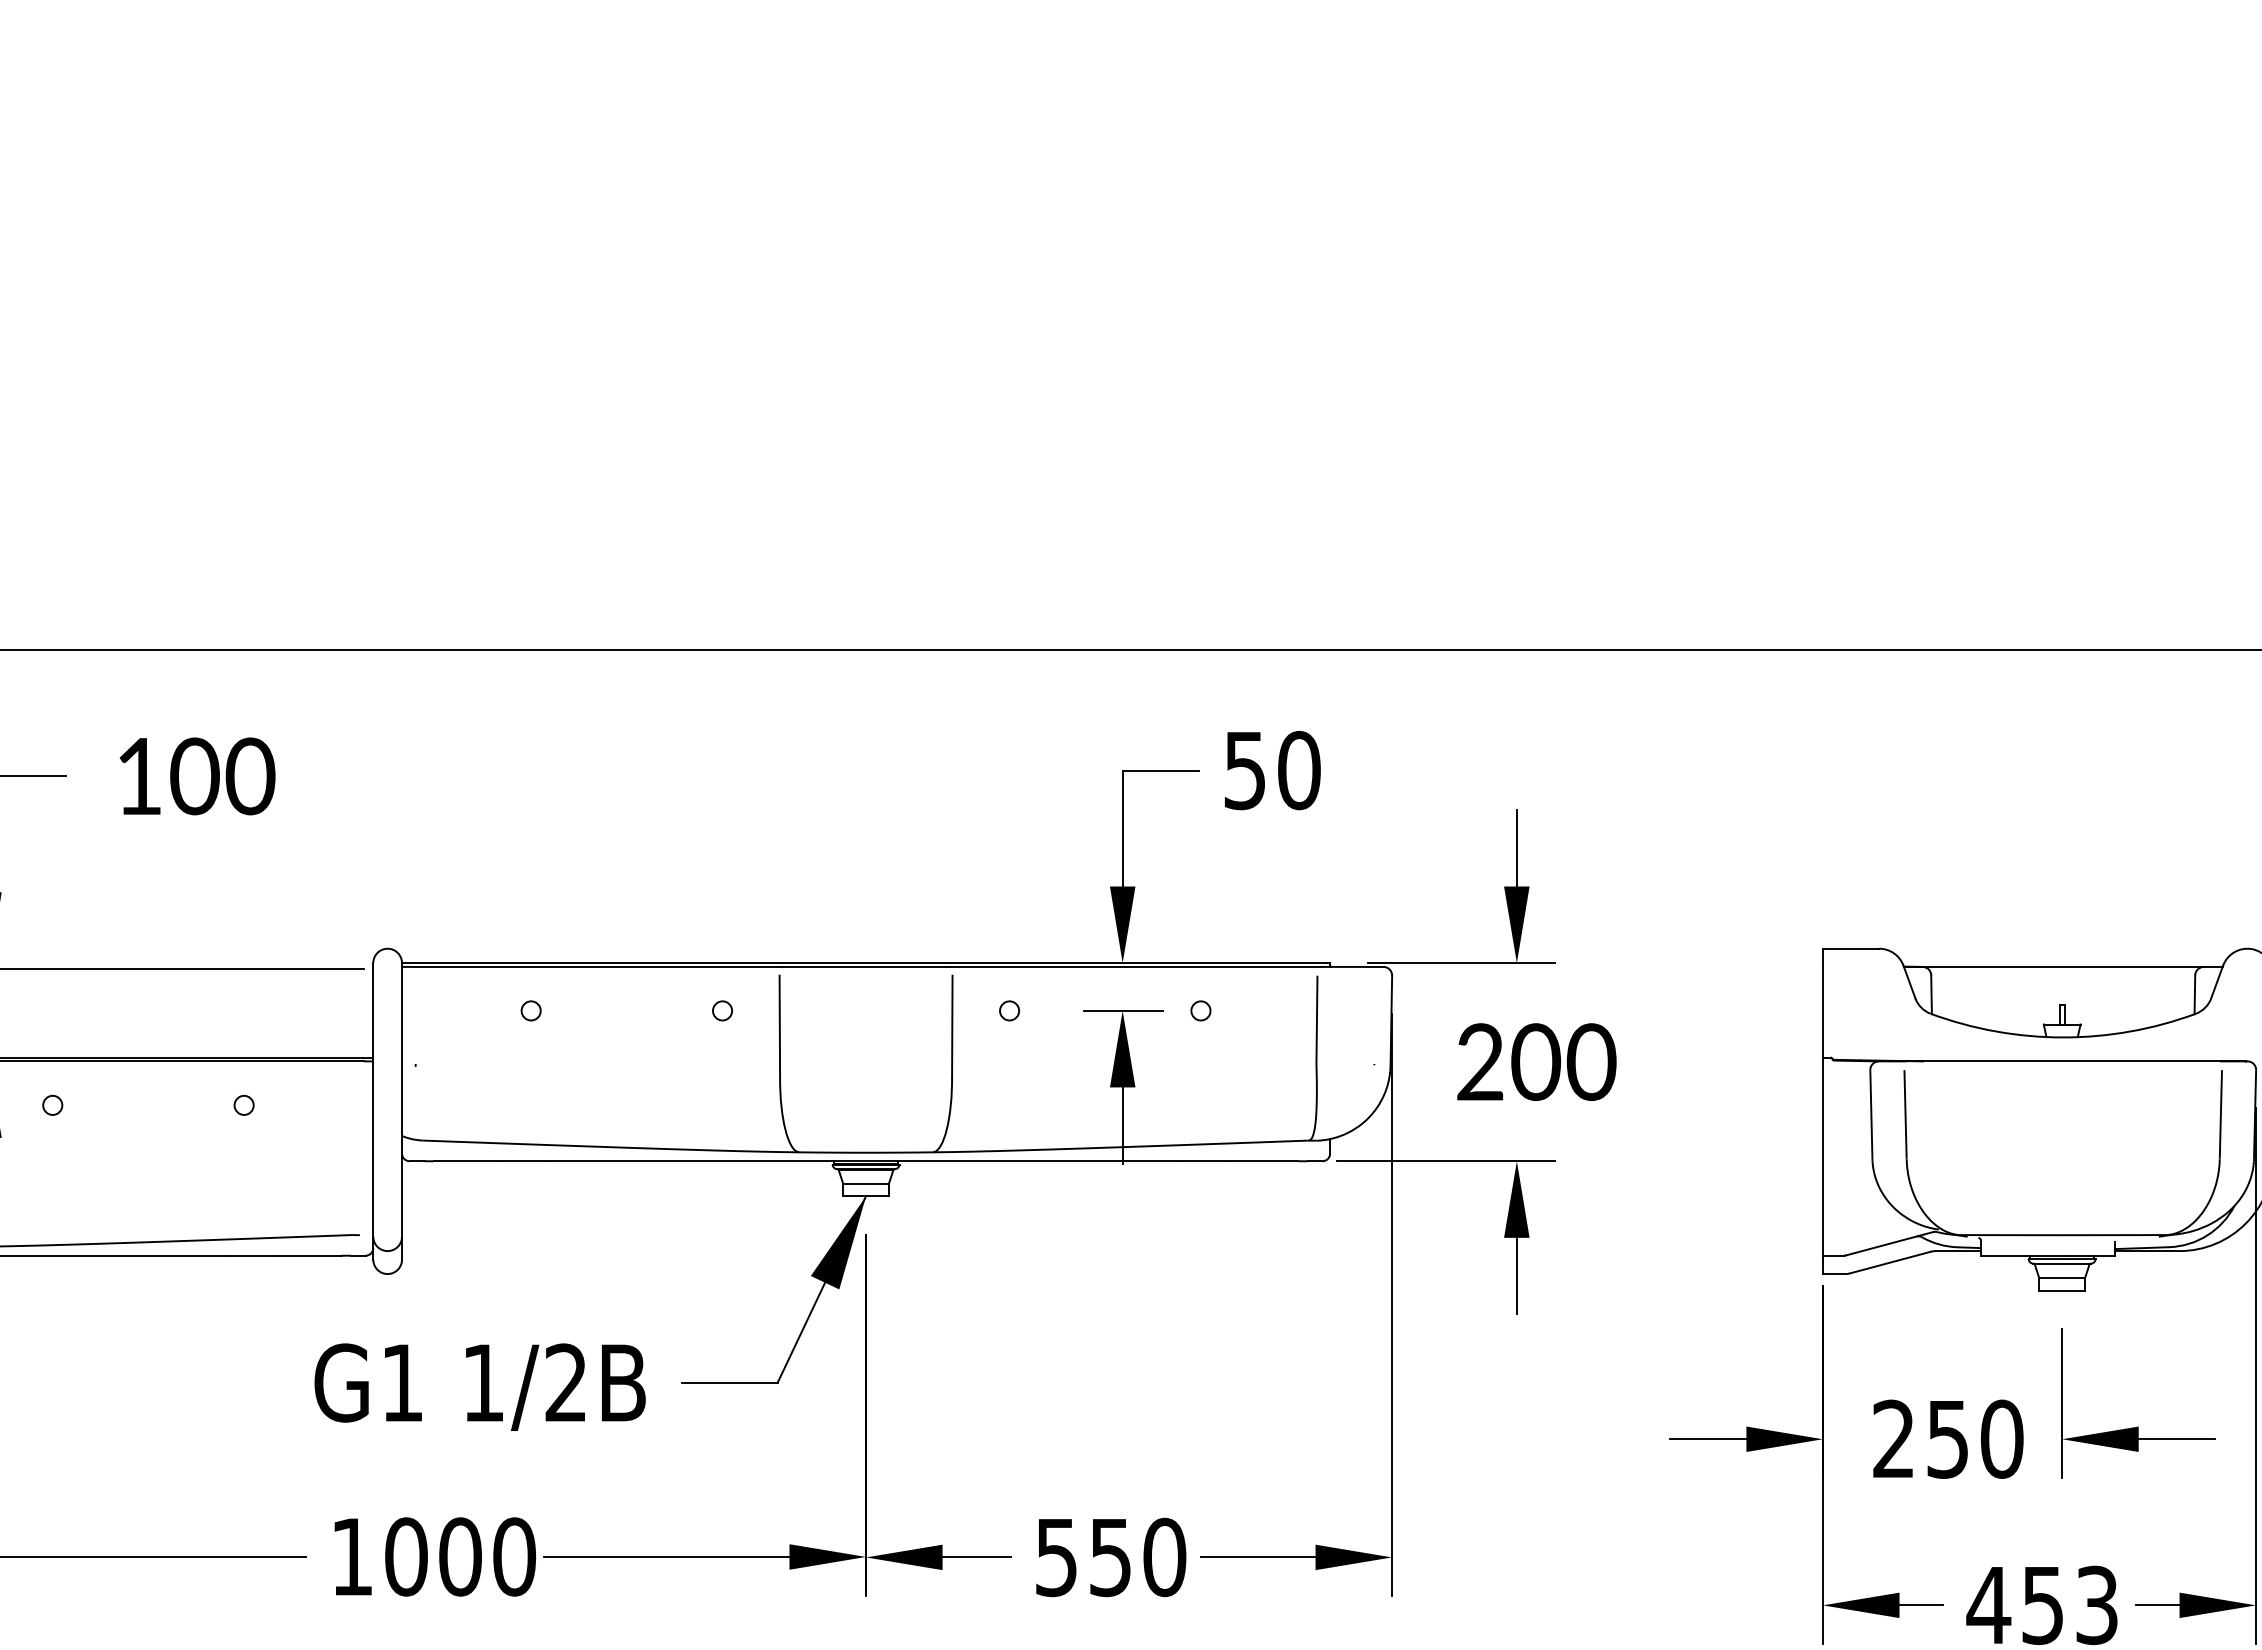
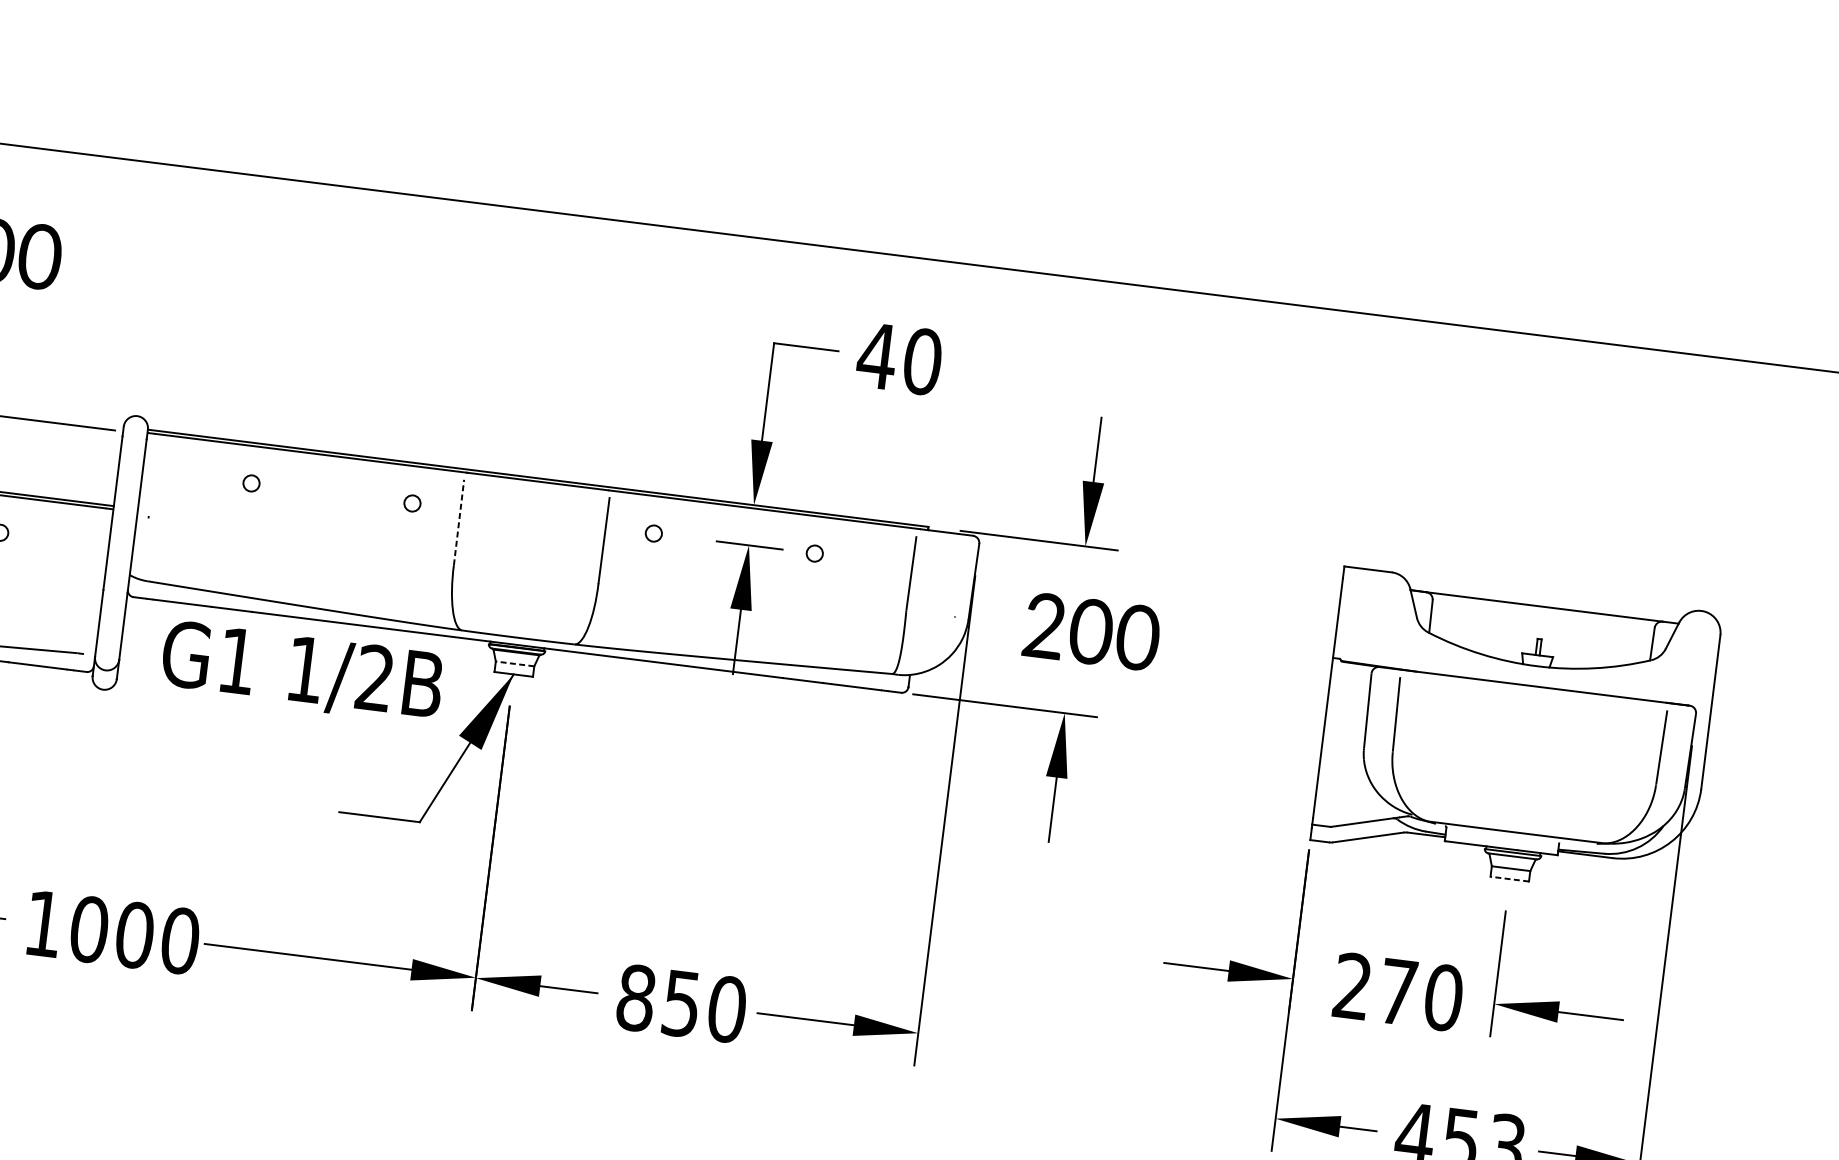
text: (1244, 771) -> (876, 356), 50 -> 40
line: (779, 1026) -> (458, 522), solid -> dashed
line: (866, 1183) -> (515, 663), solid -> dashed
line: (2062, 1290) -> (1510, 878), solid -> dashed
text: (479, 1386) -> (301, 672), moved
text: (1947, 1439) -> (1397, 992), 250 -> 270
text: (1056, 1557) -> (636, 998), 550 -> 850

